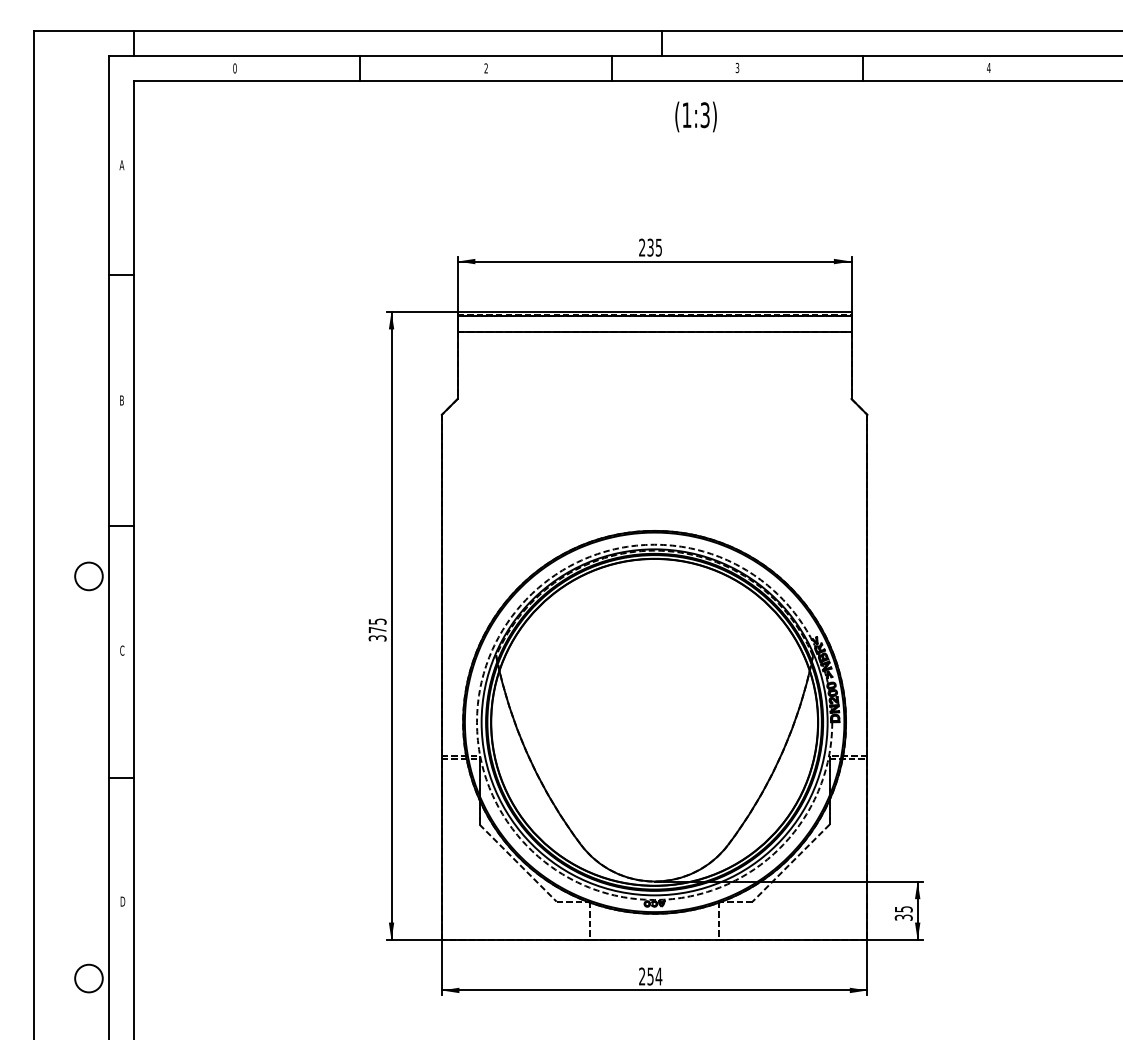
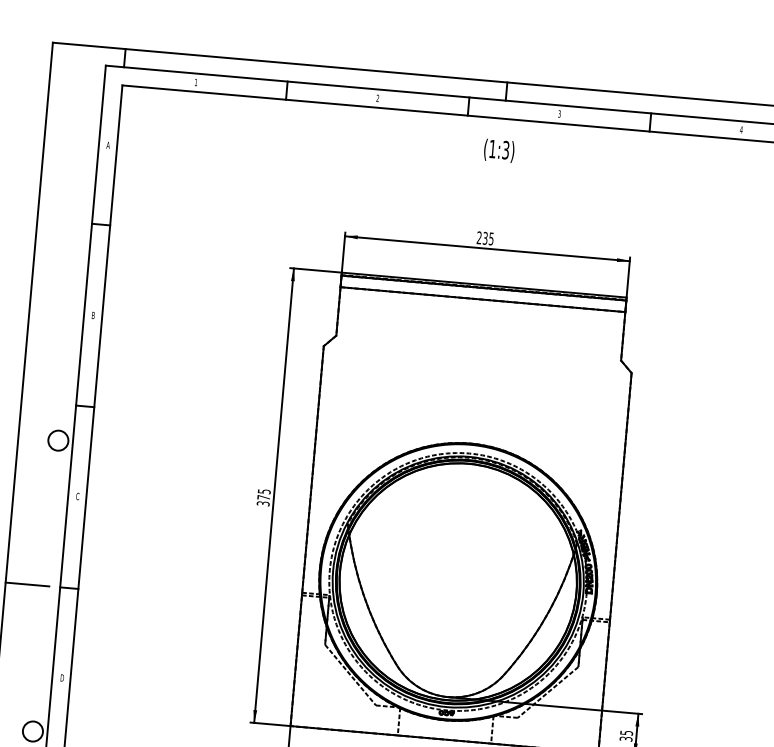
text: (234, 68) -> (195, 82), 0 -> 1
text: (695, 116) -> (498, 150), moved
line: (63, 777) -> (27, 584), added

